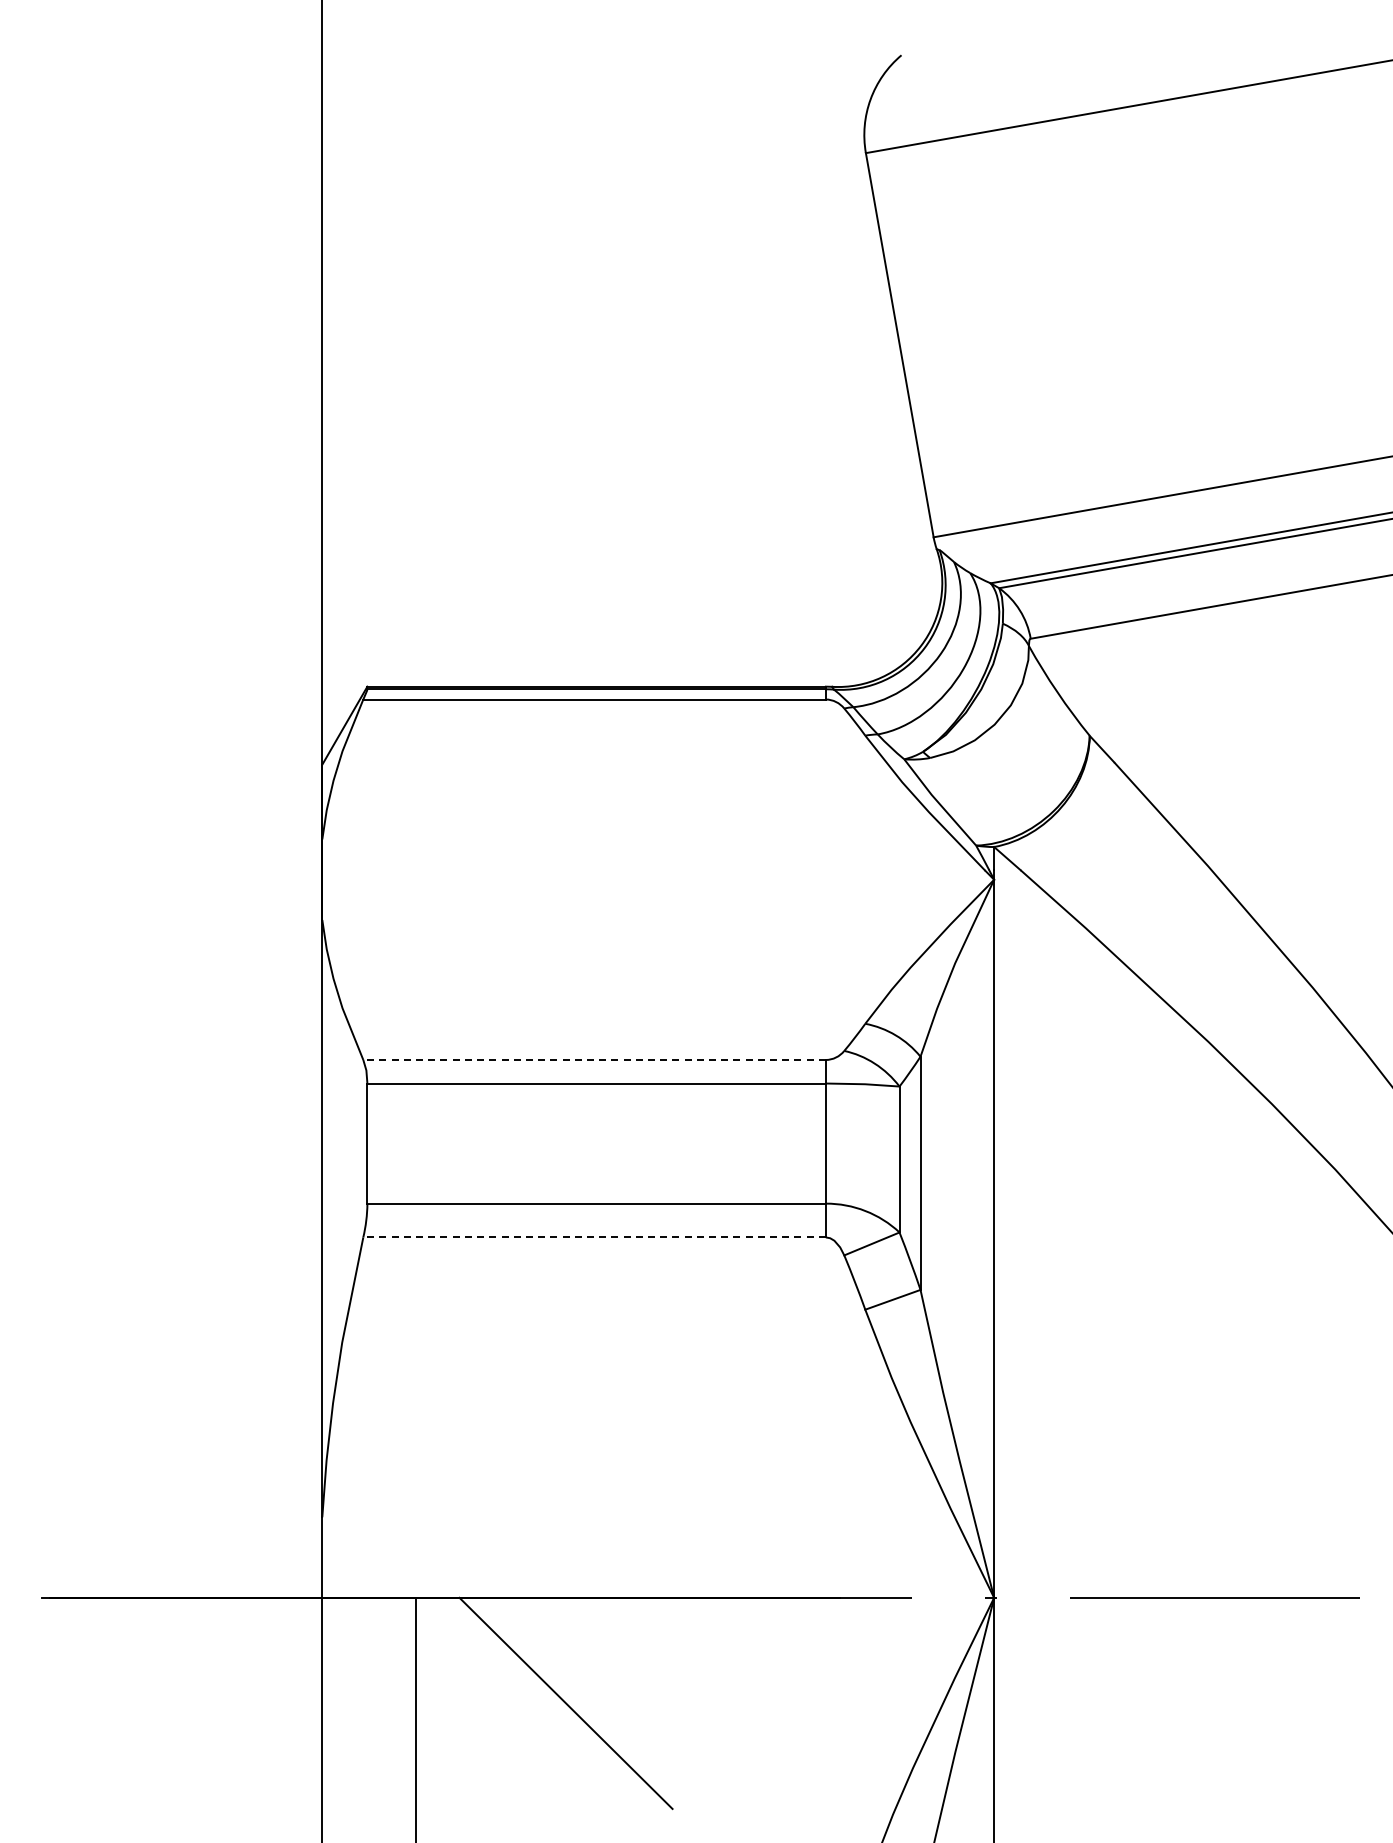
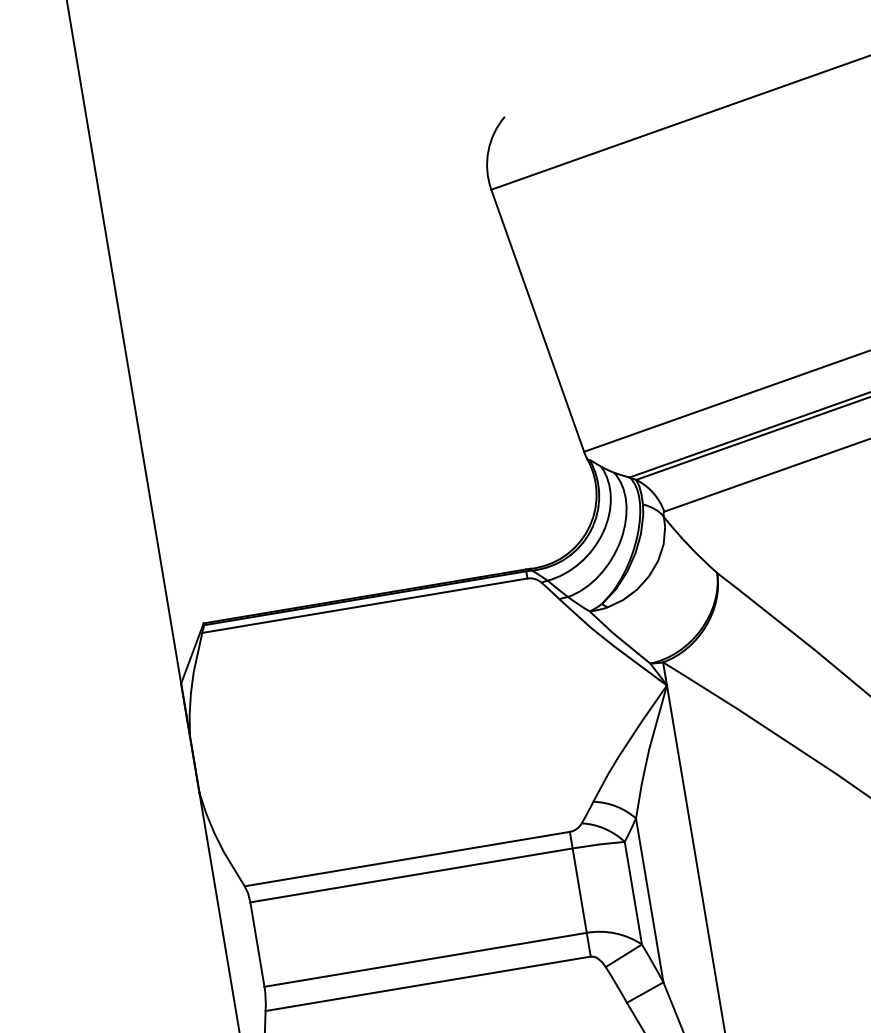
line: (594, 1059) -> (407, 858), dashed -> solid
line: (594, 1237) -> (428, 983), dashed -> solid

